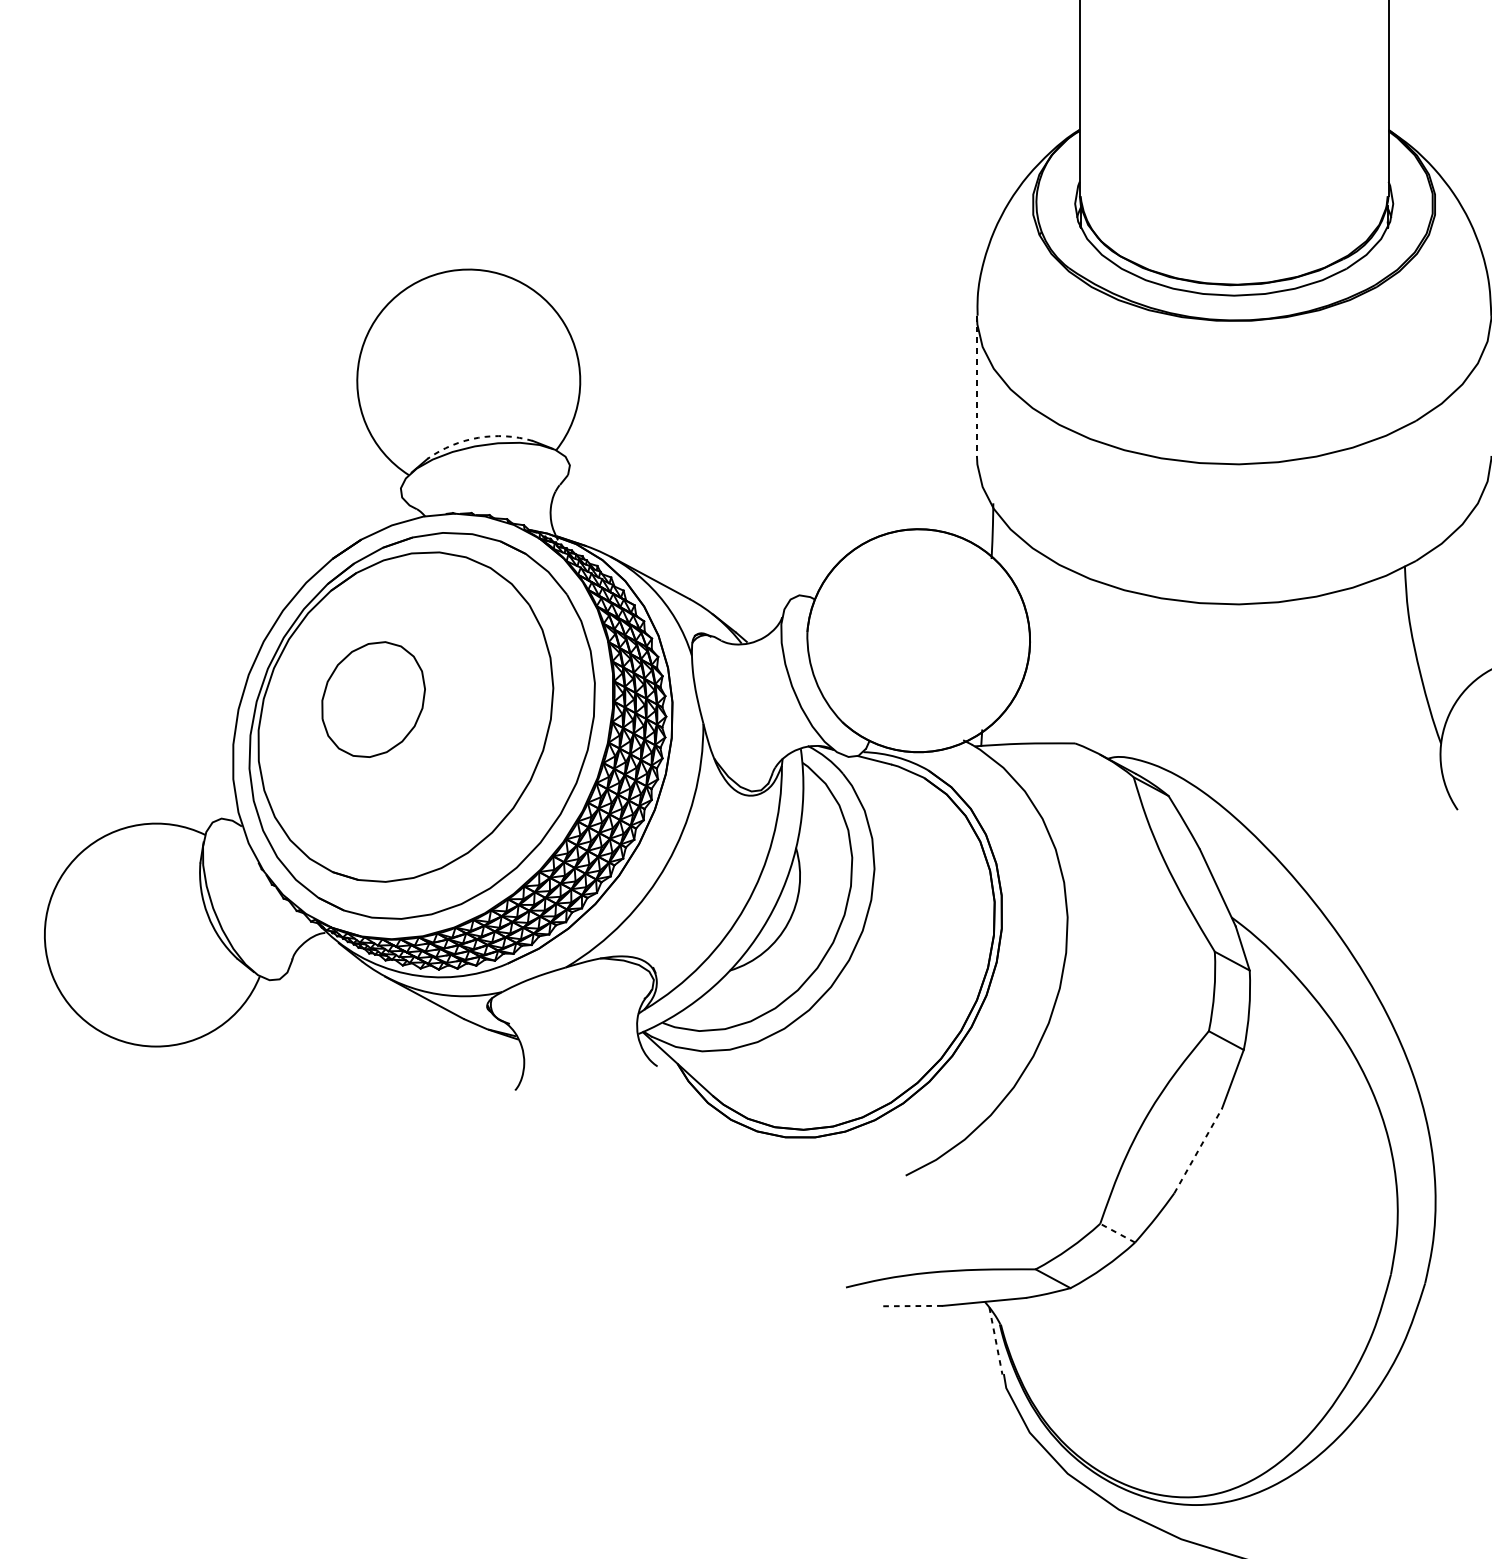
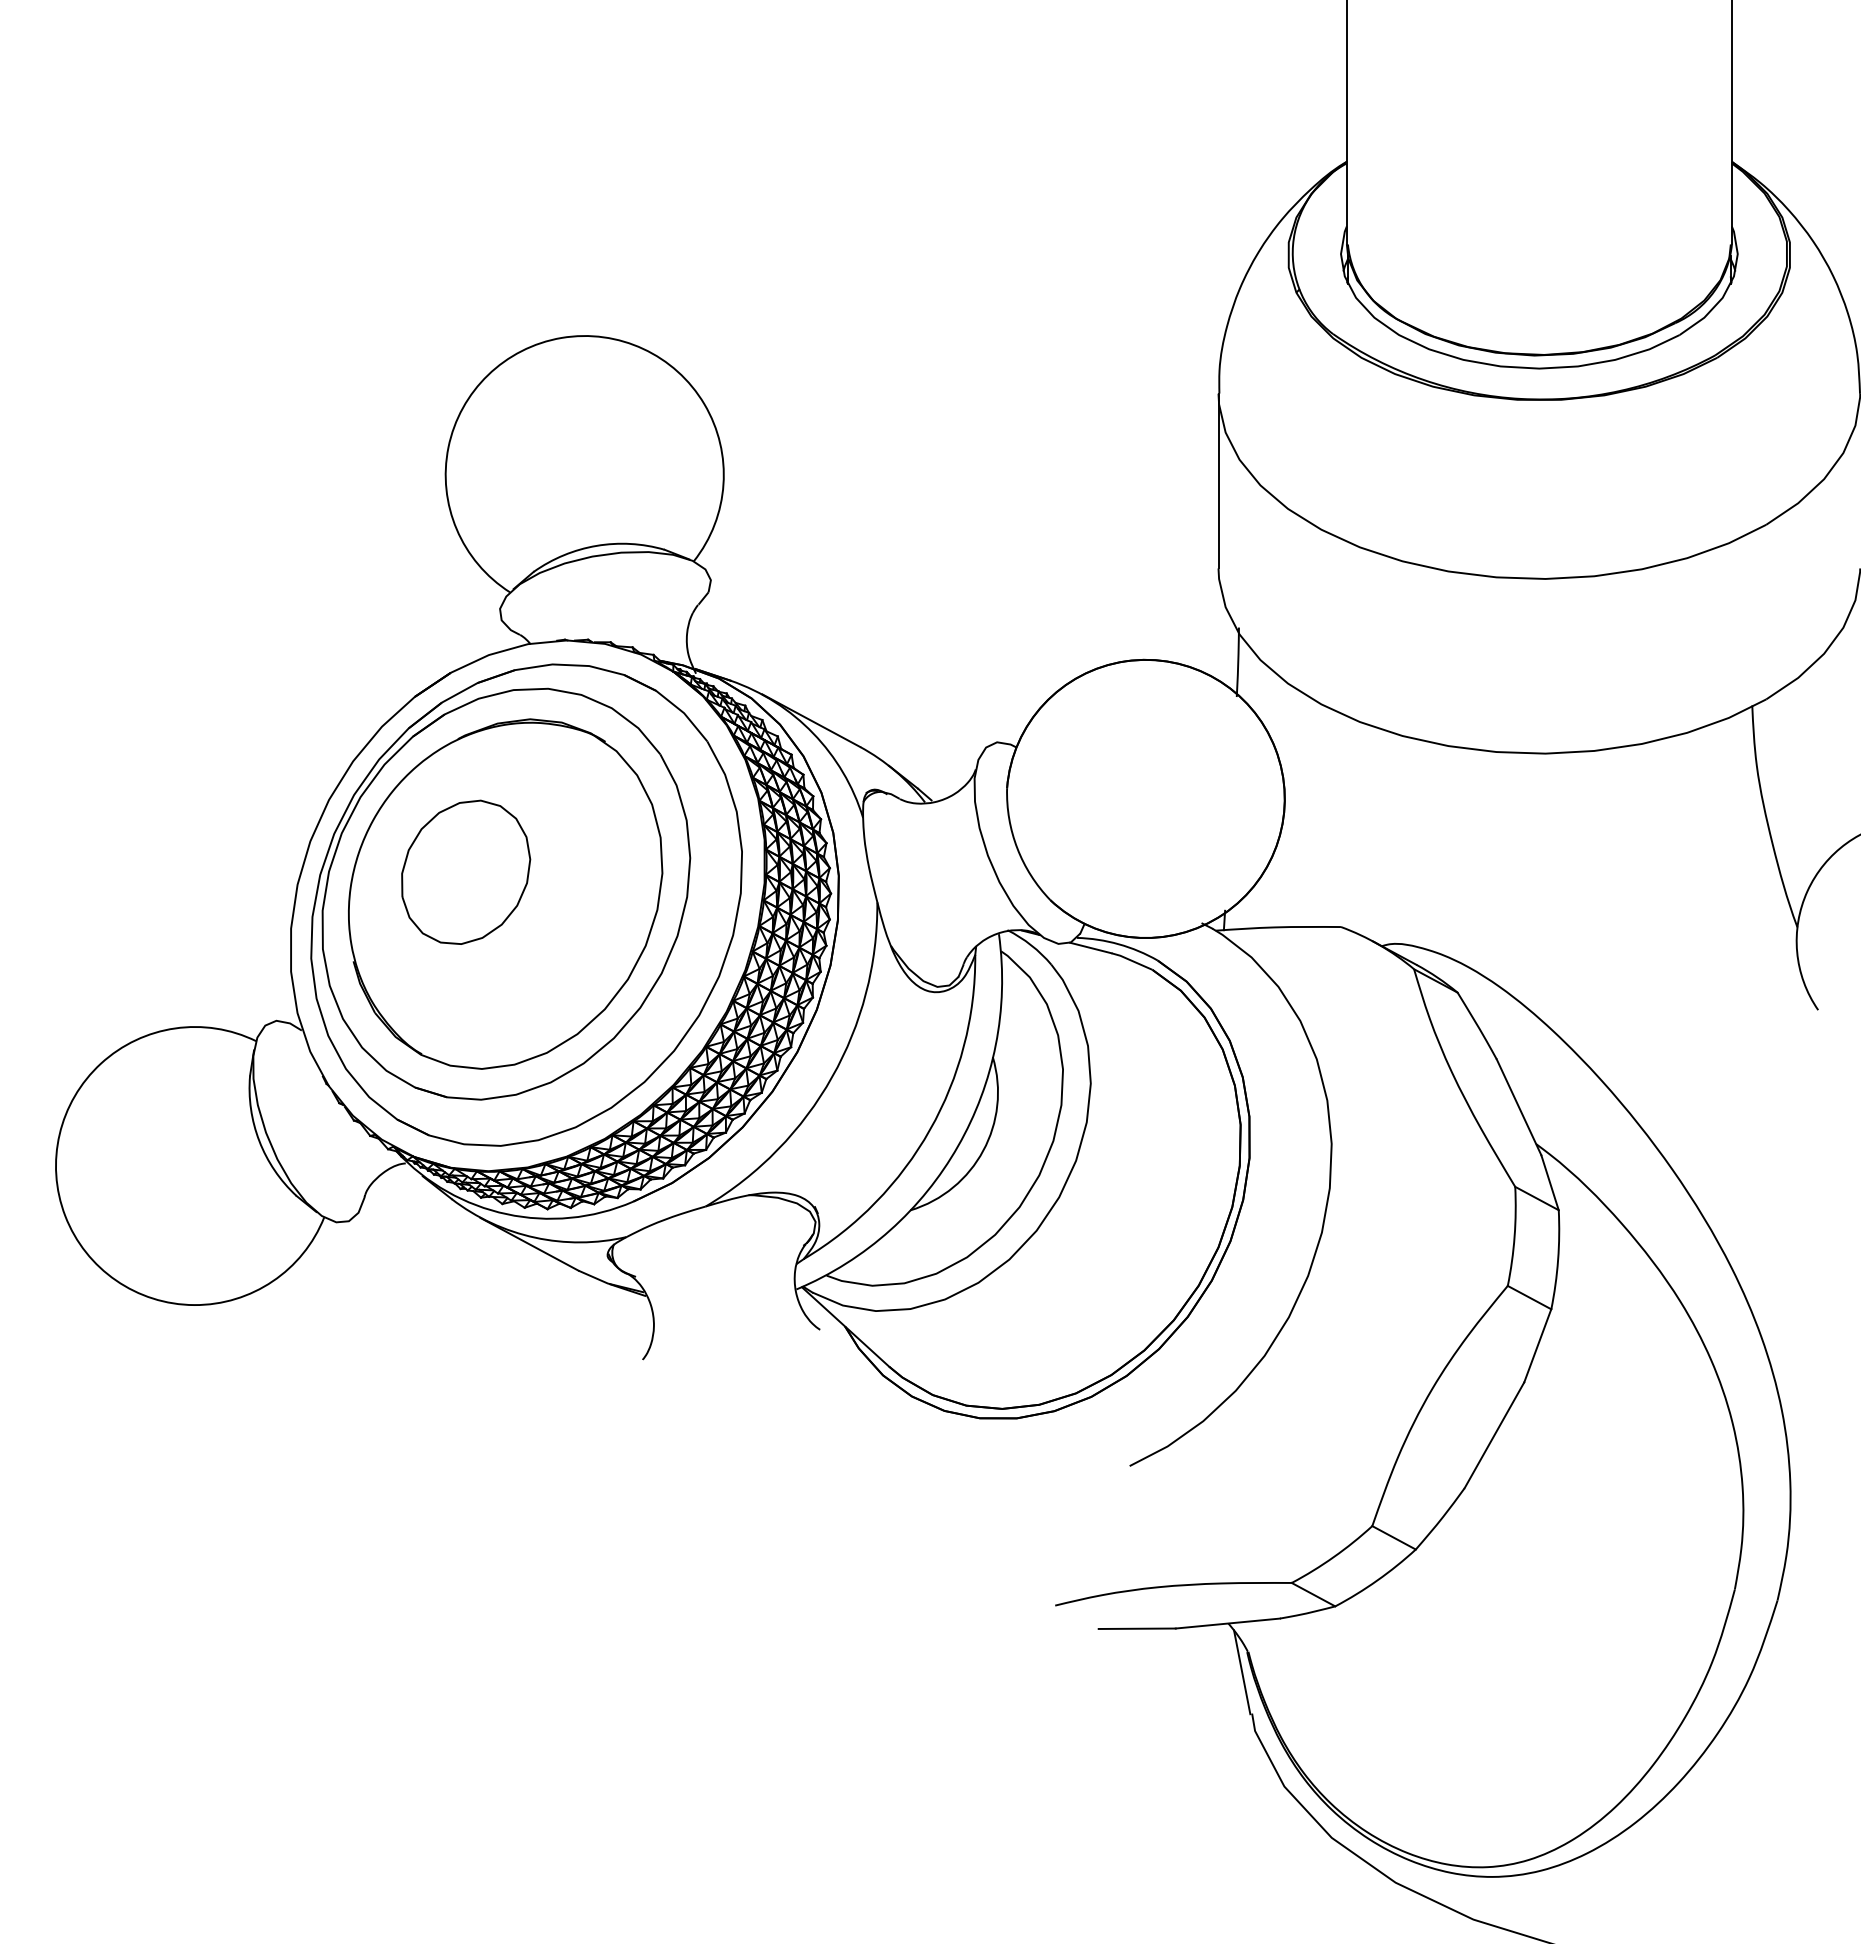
line: (976, 386) -> (1218, 481), dashed -> solid
arc: (478, 437) -> (596, 545), dashed -> solid
part: (405, 716) -> (505, 893), added
line: (1198, 1151) -> (1494, 1435), dashed -> solid
line: (1118, 1232) -> (1394, 1537), dashed -> solid
line: (911, 1305) -> (1137, 1628), dashed -> solid
line: (996, 1341) -> (1242, 1672), dashed -> solid

